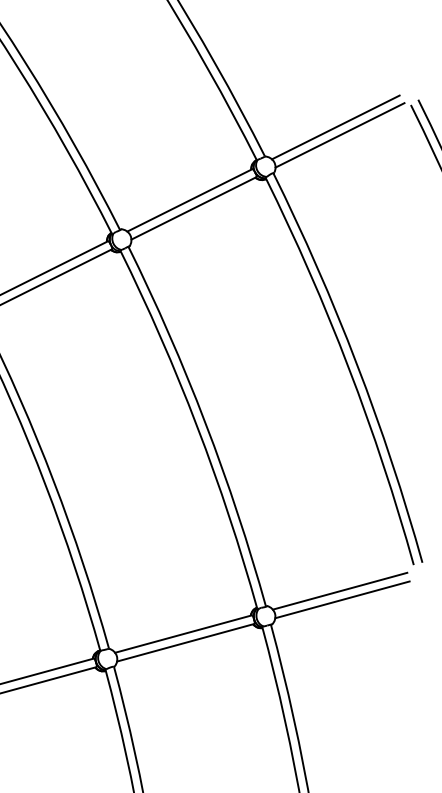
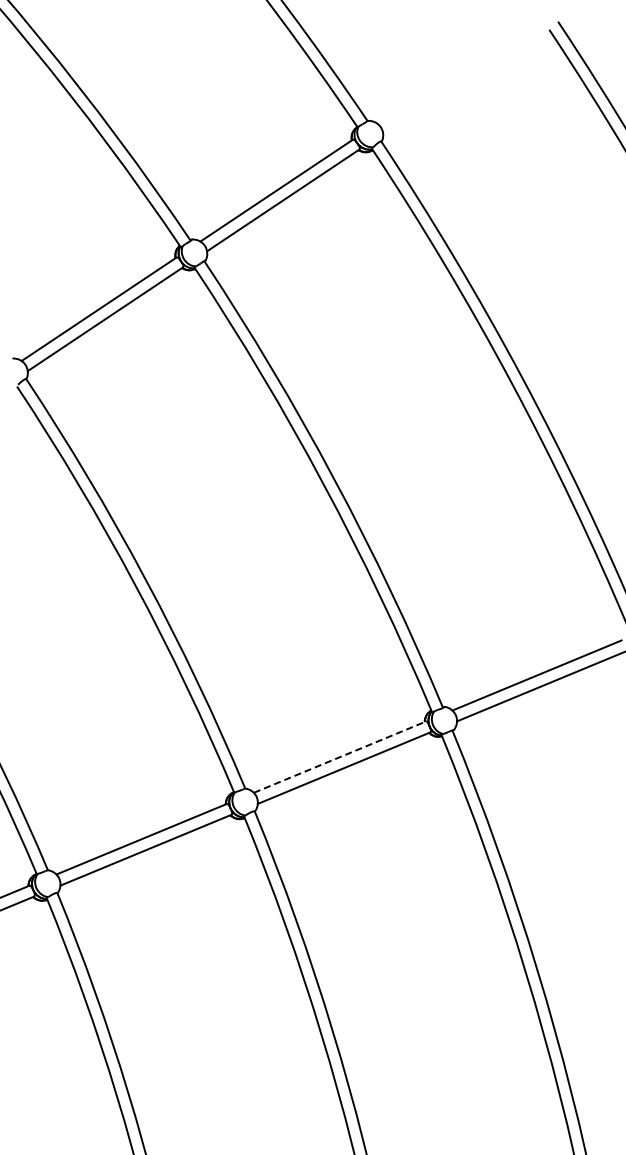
line: (336, 127) -> (455, 71), removed
line: (339, 134) -> (461, 80), removed
line: (183, 634) -> (339, 757), solid -> dashed

